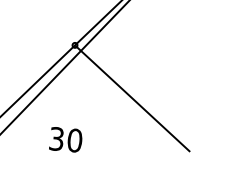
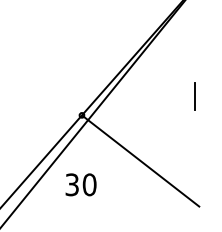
line: (195, 35) -> (195, 96), added
text: (65, 139) -> (80, 184), moved

